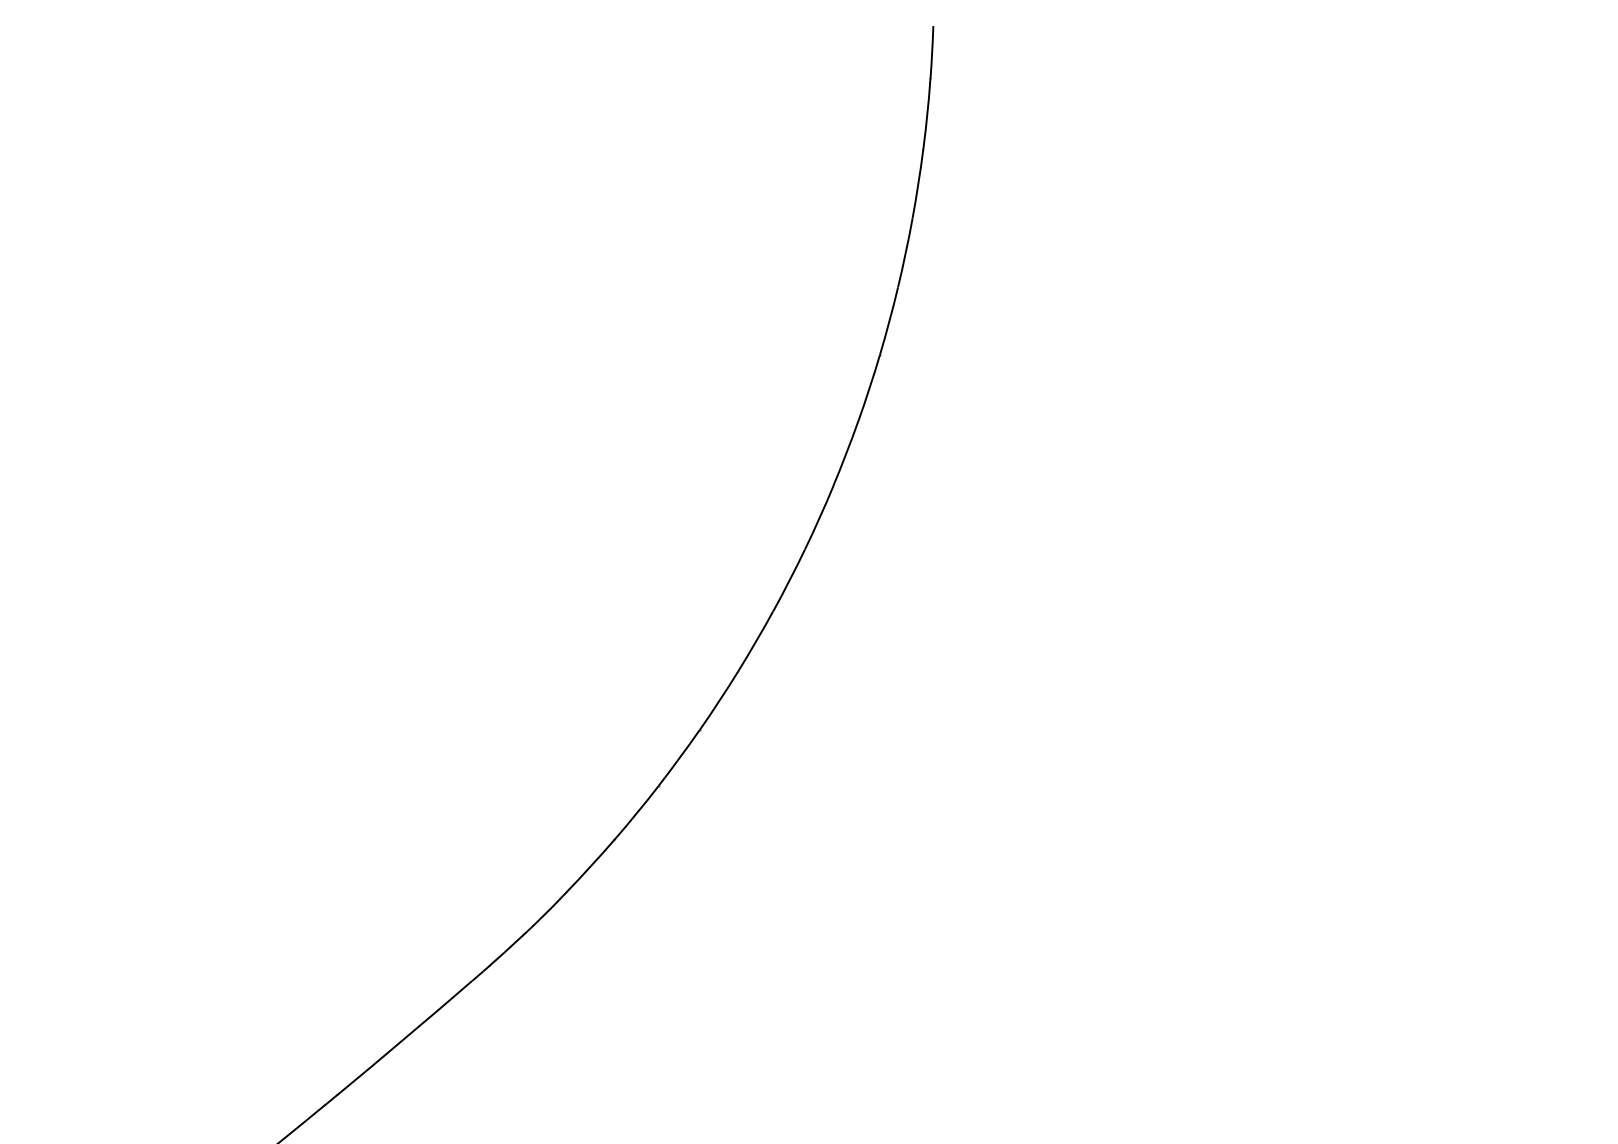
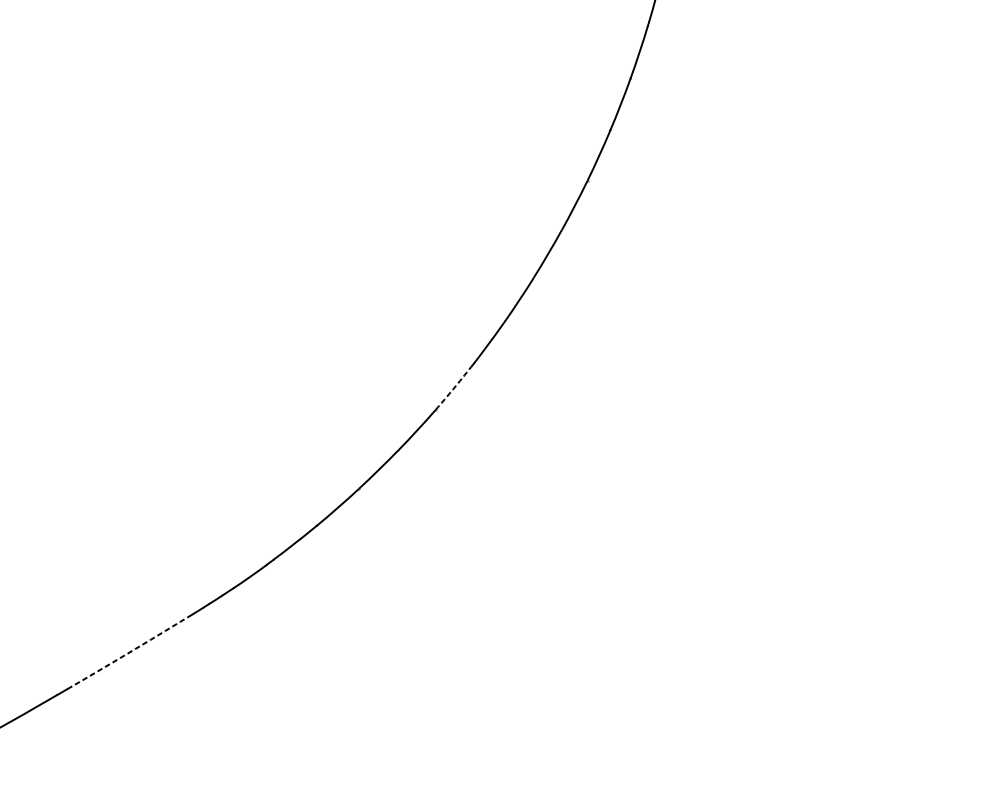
arc: (756, 641) -> (453, 388), solid -> dashed
arc: (404, 1038) -> (127, 653), solid -> dashed

